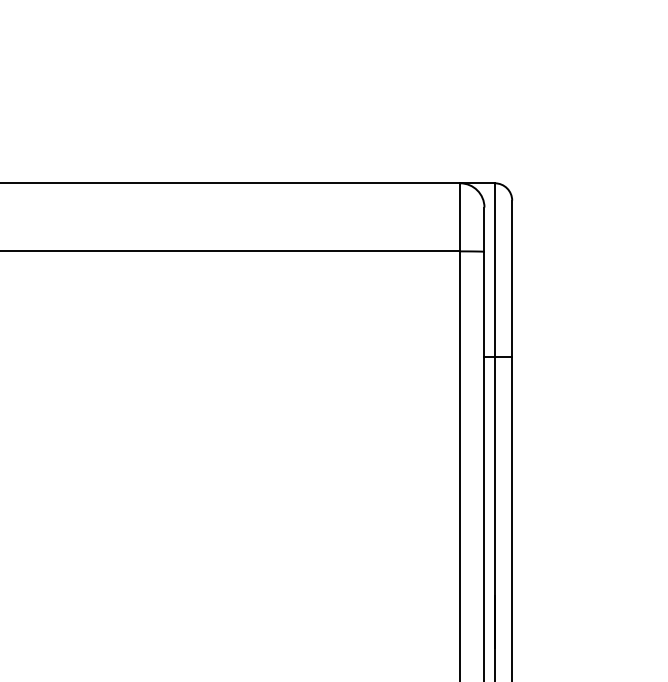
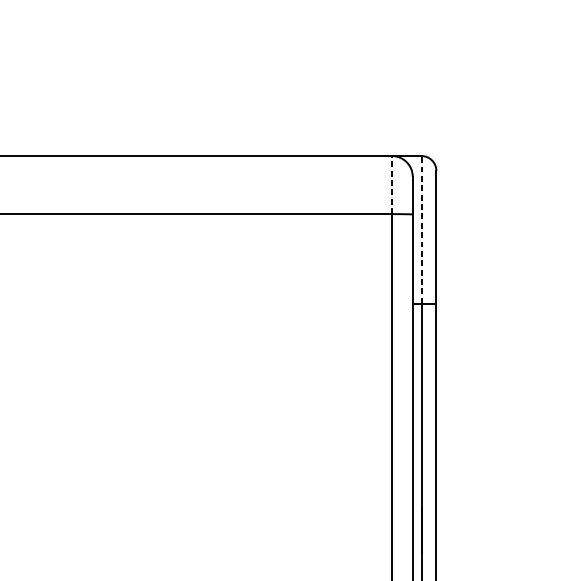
line: (460, 216) -> (392, 184), solid -> dashed
line: (494, 269) -> (421, 229), solid -> dashed

